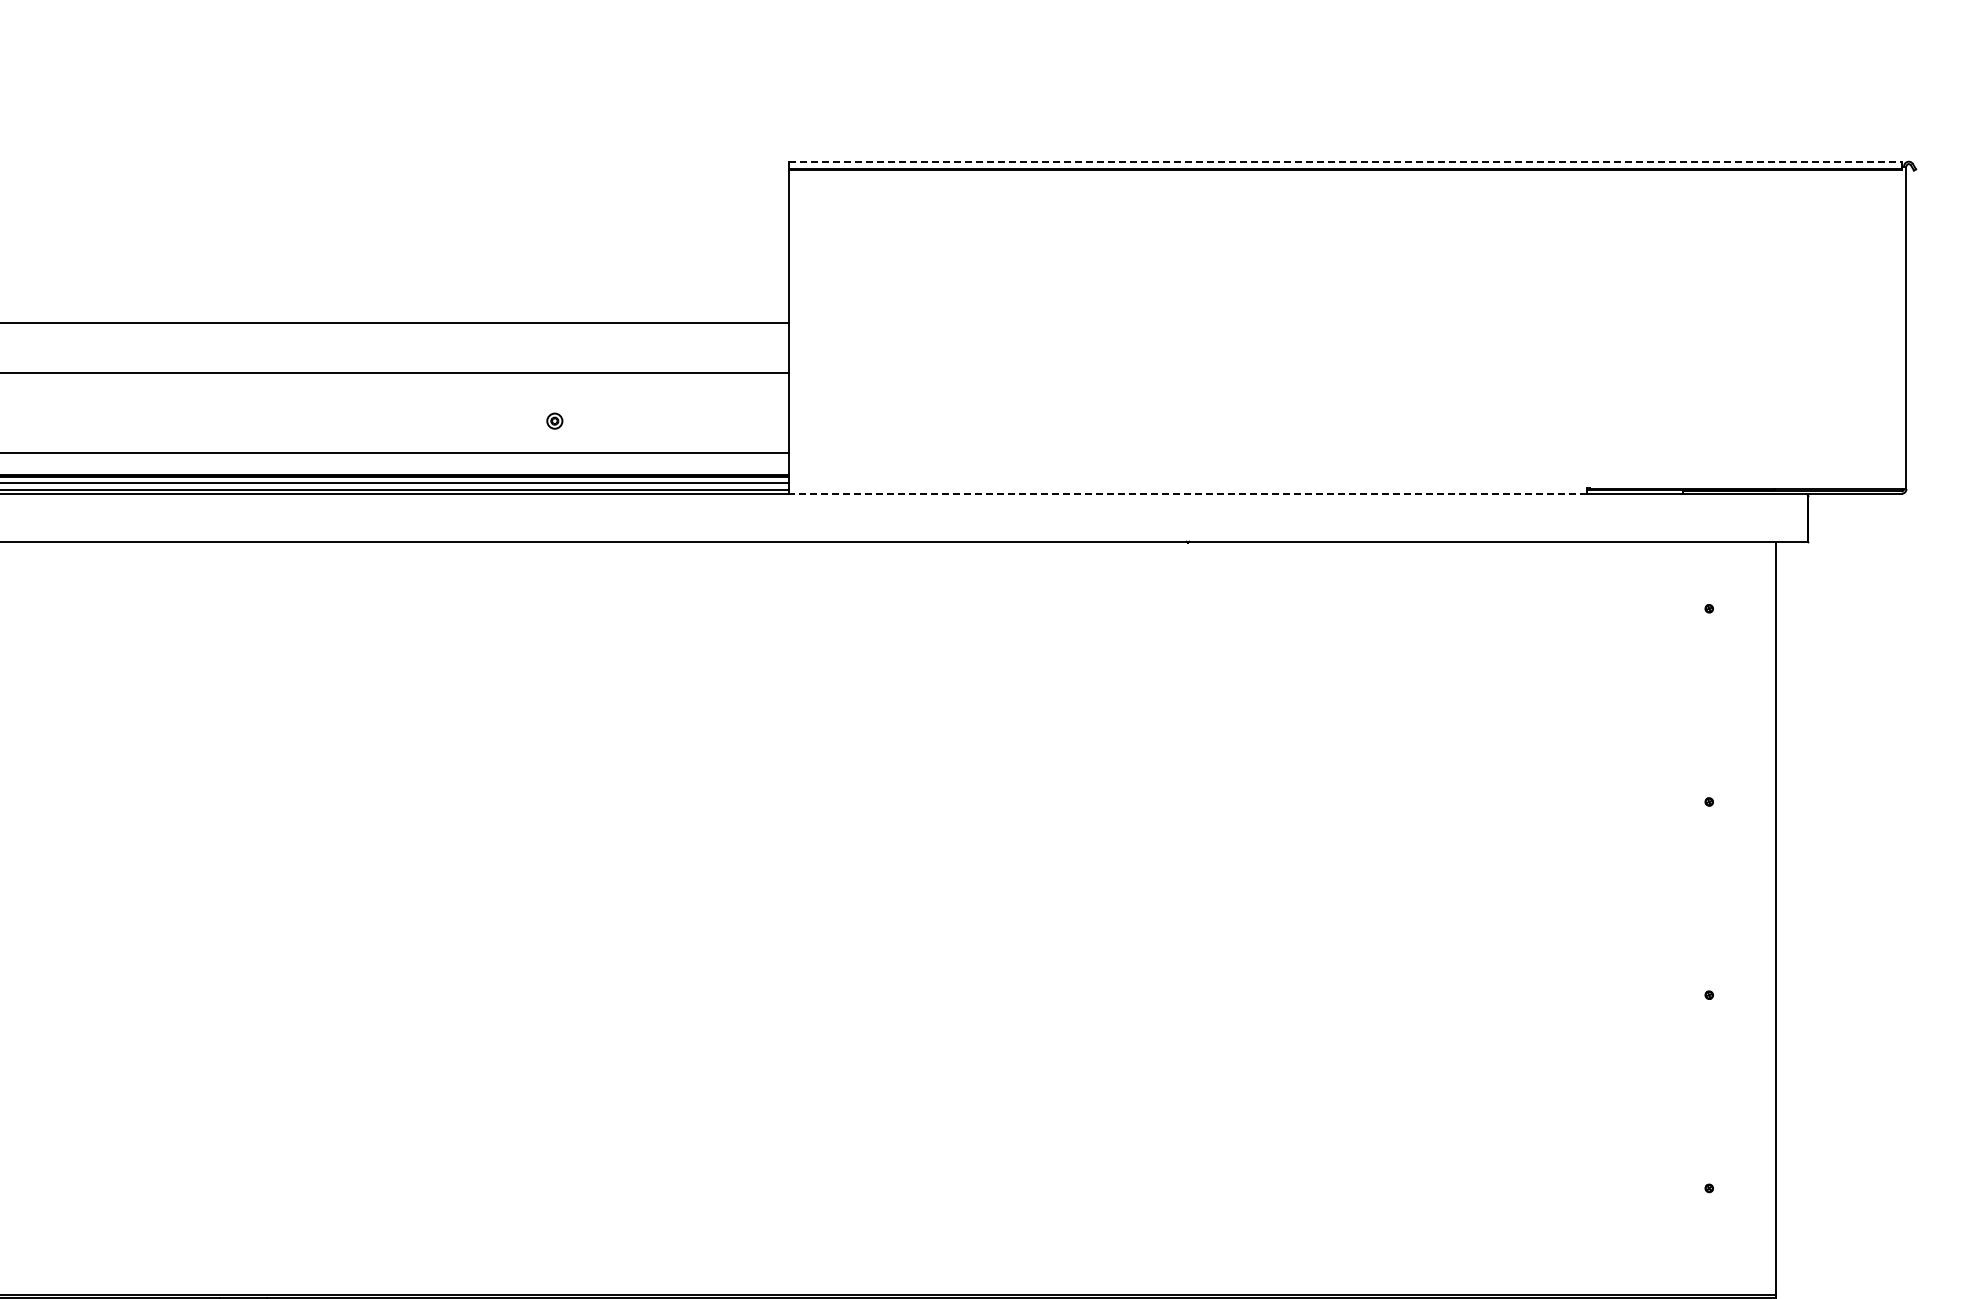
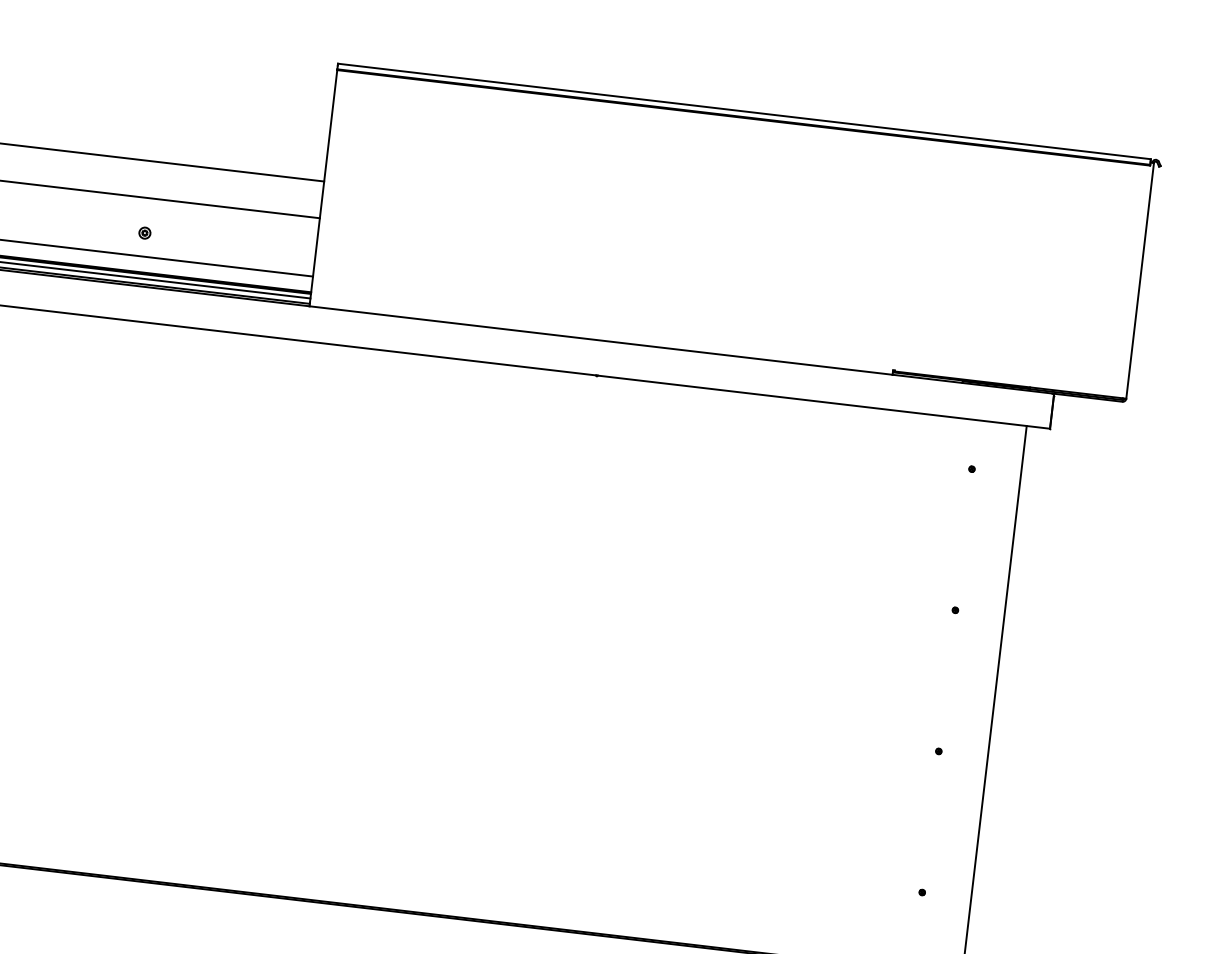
line: (1345, 161) -> (744, 111), dashed -> solid
line: (1187, 493) -> (600, 340), dashed -> solid

